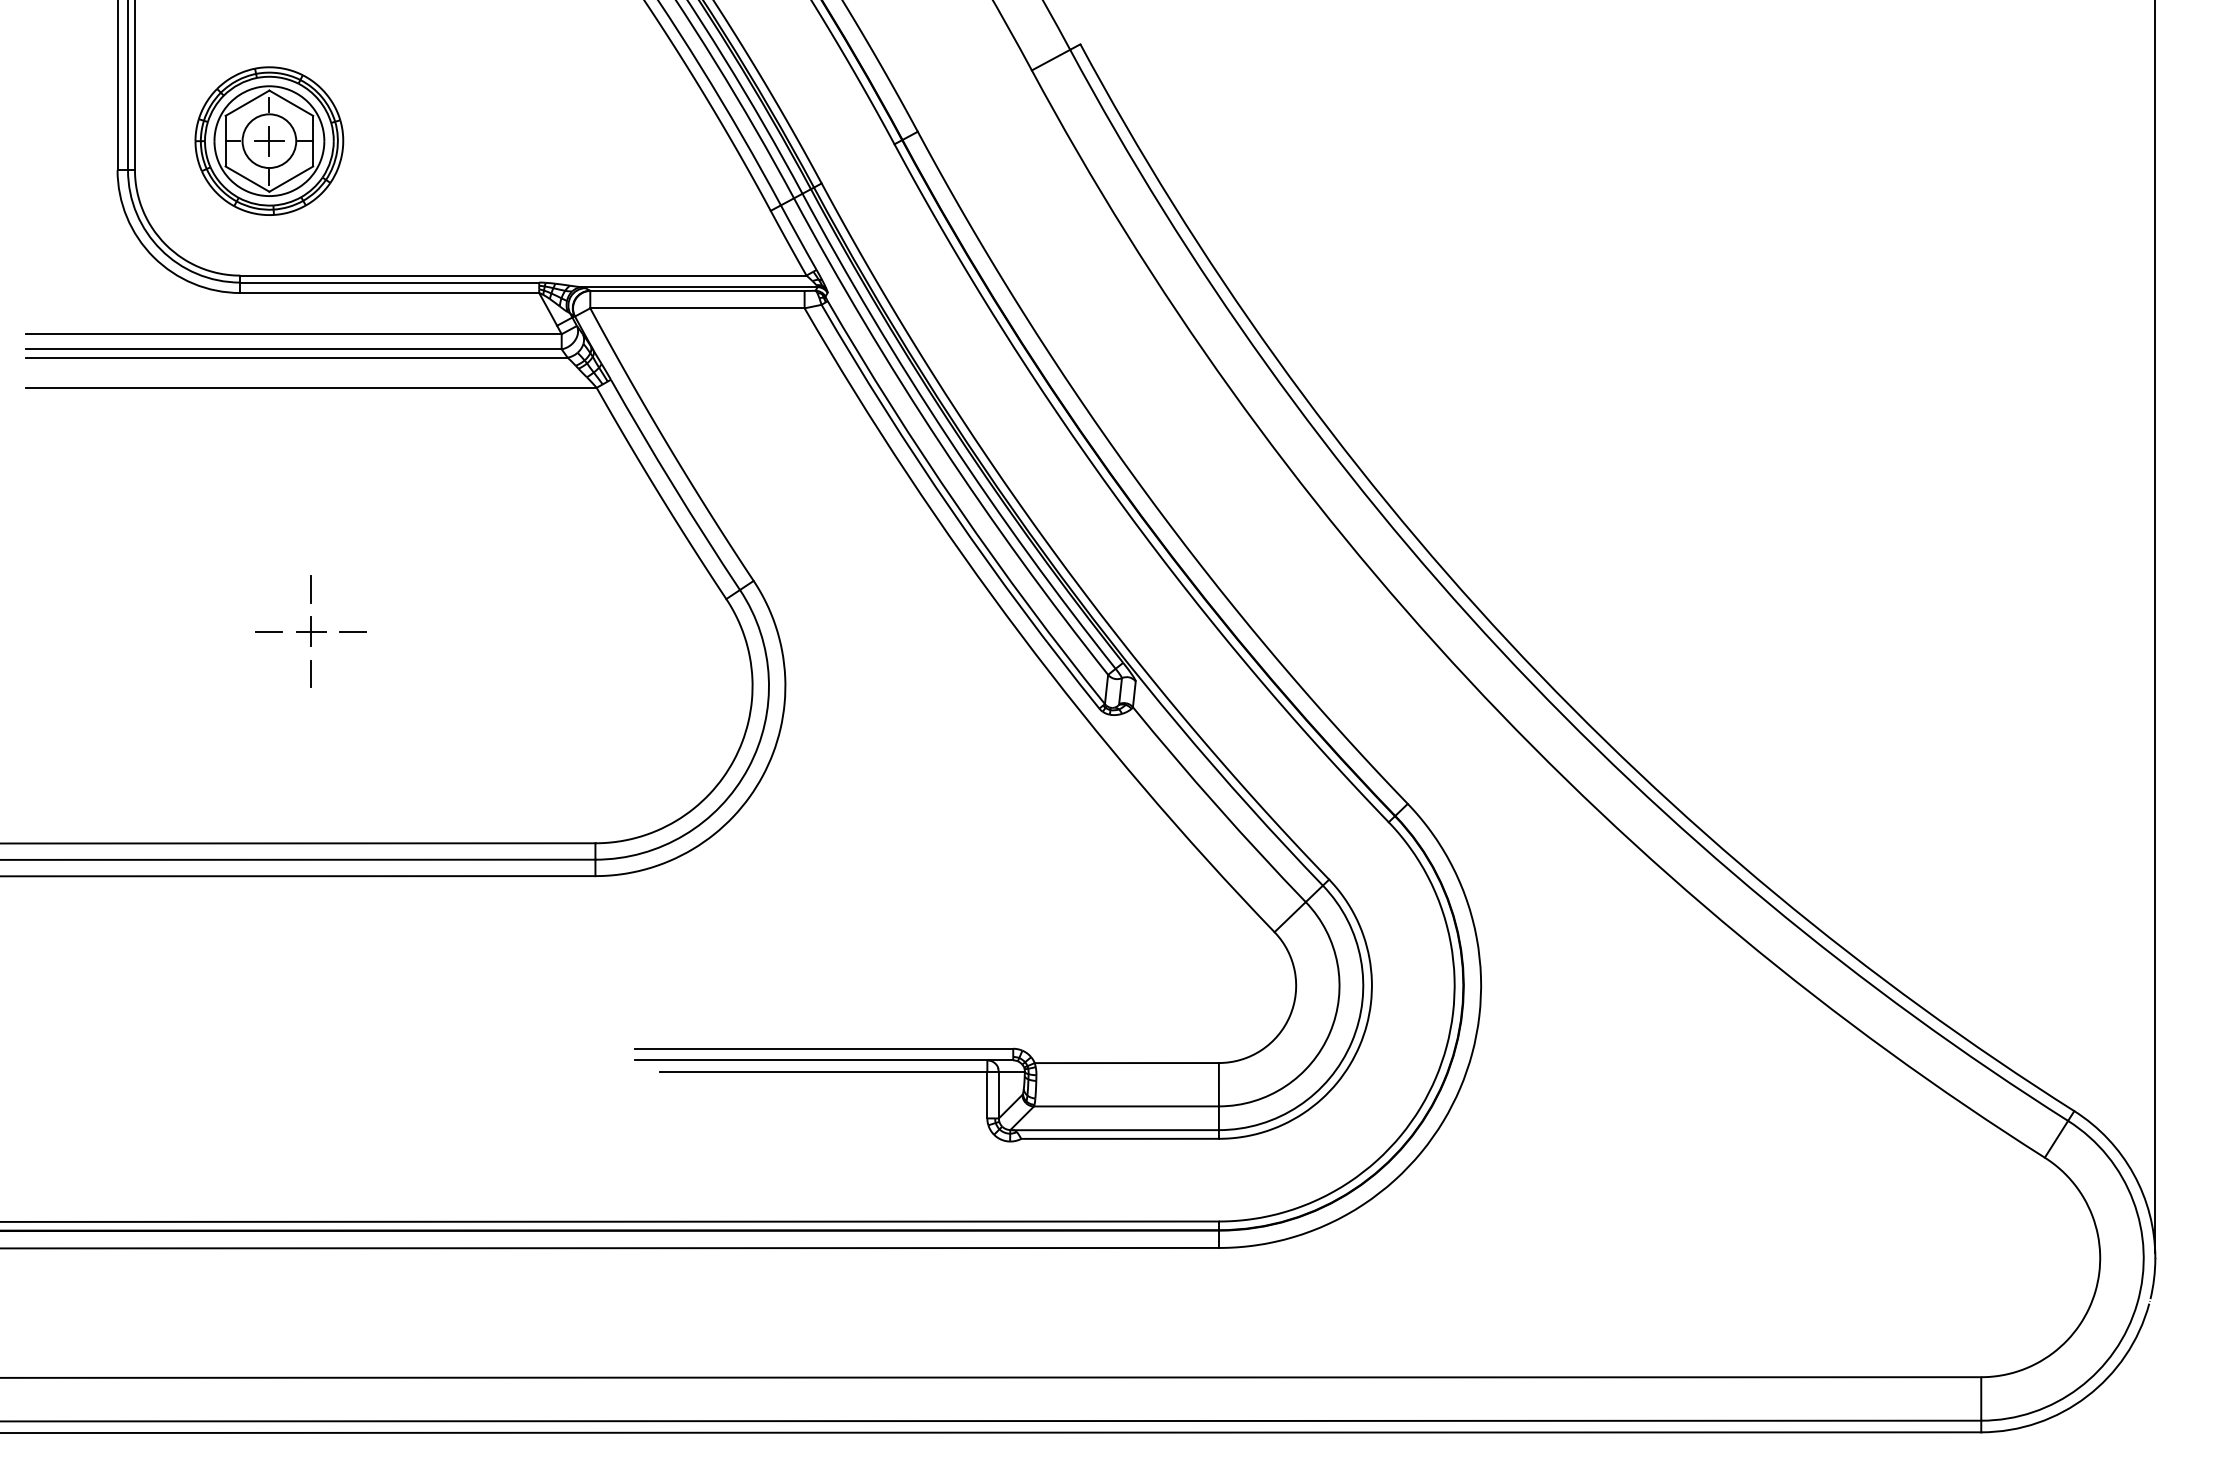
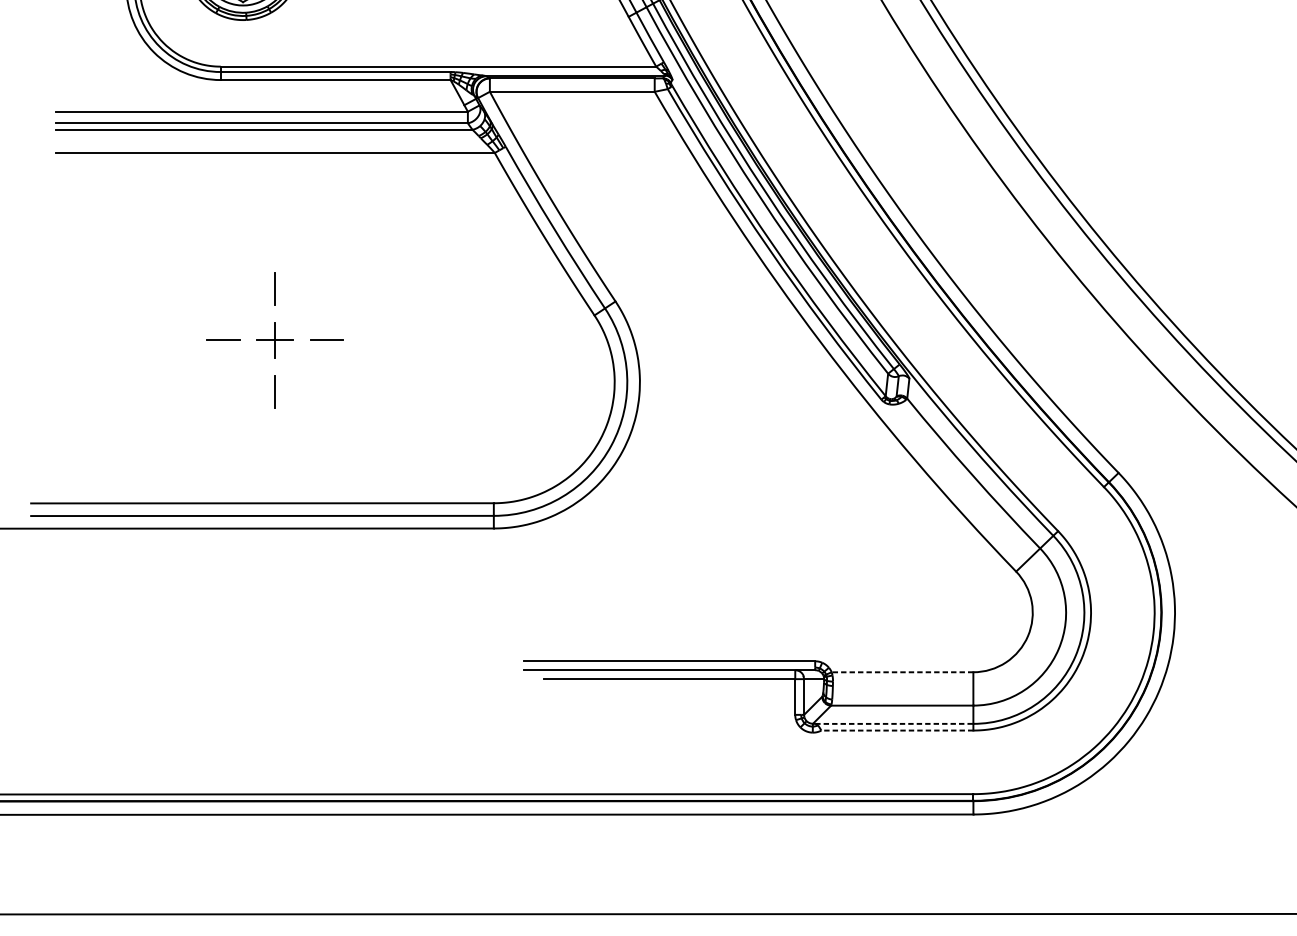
part: (310, 631) -> (274, 340), size x1.6
line: (1126, 1063) -> (902, 672), solid -> dashed
line: (1116, 1130) -> (894, 724), solid -> dashed
line: (1120, 1138) -> (897, 730), solid -> dashed

